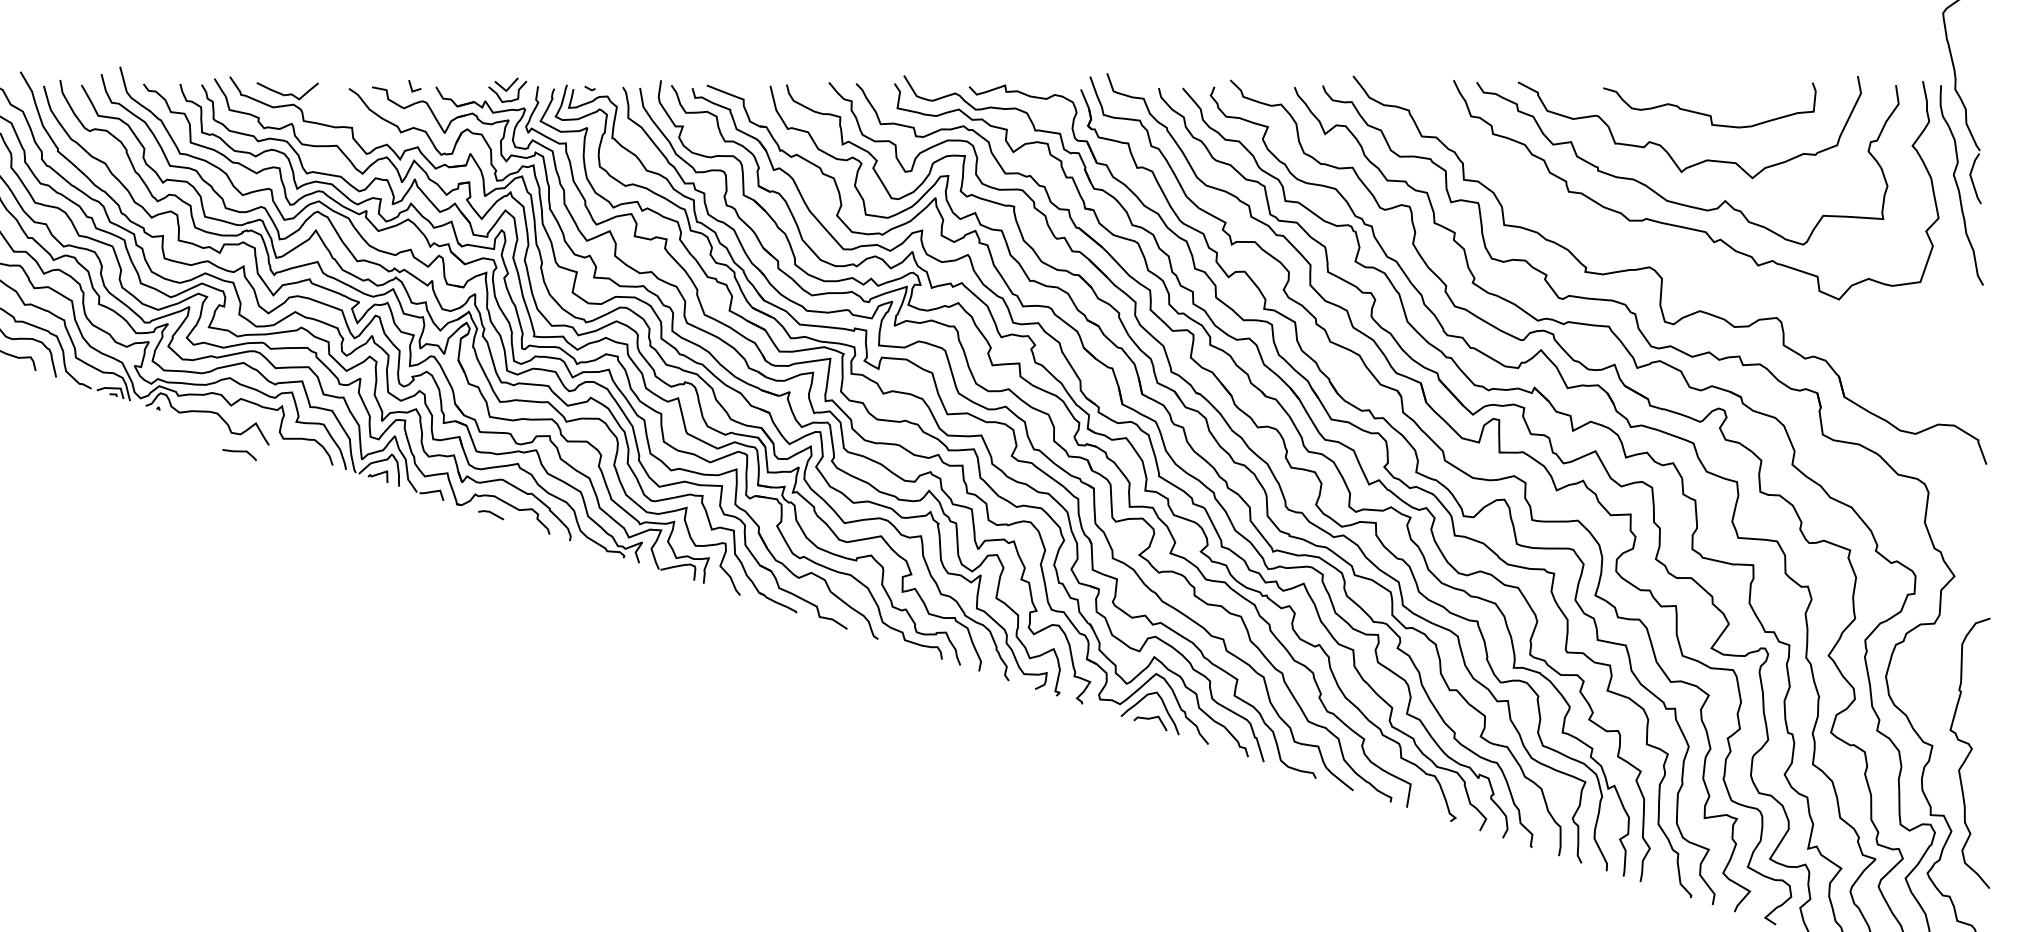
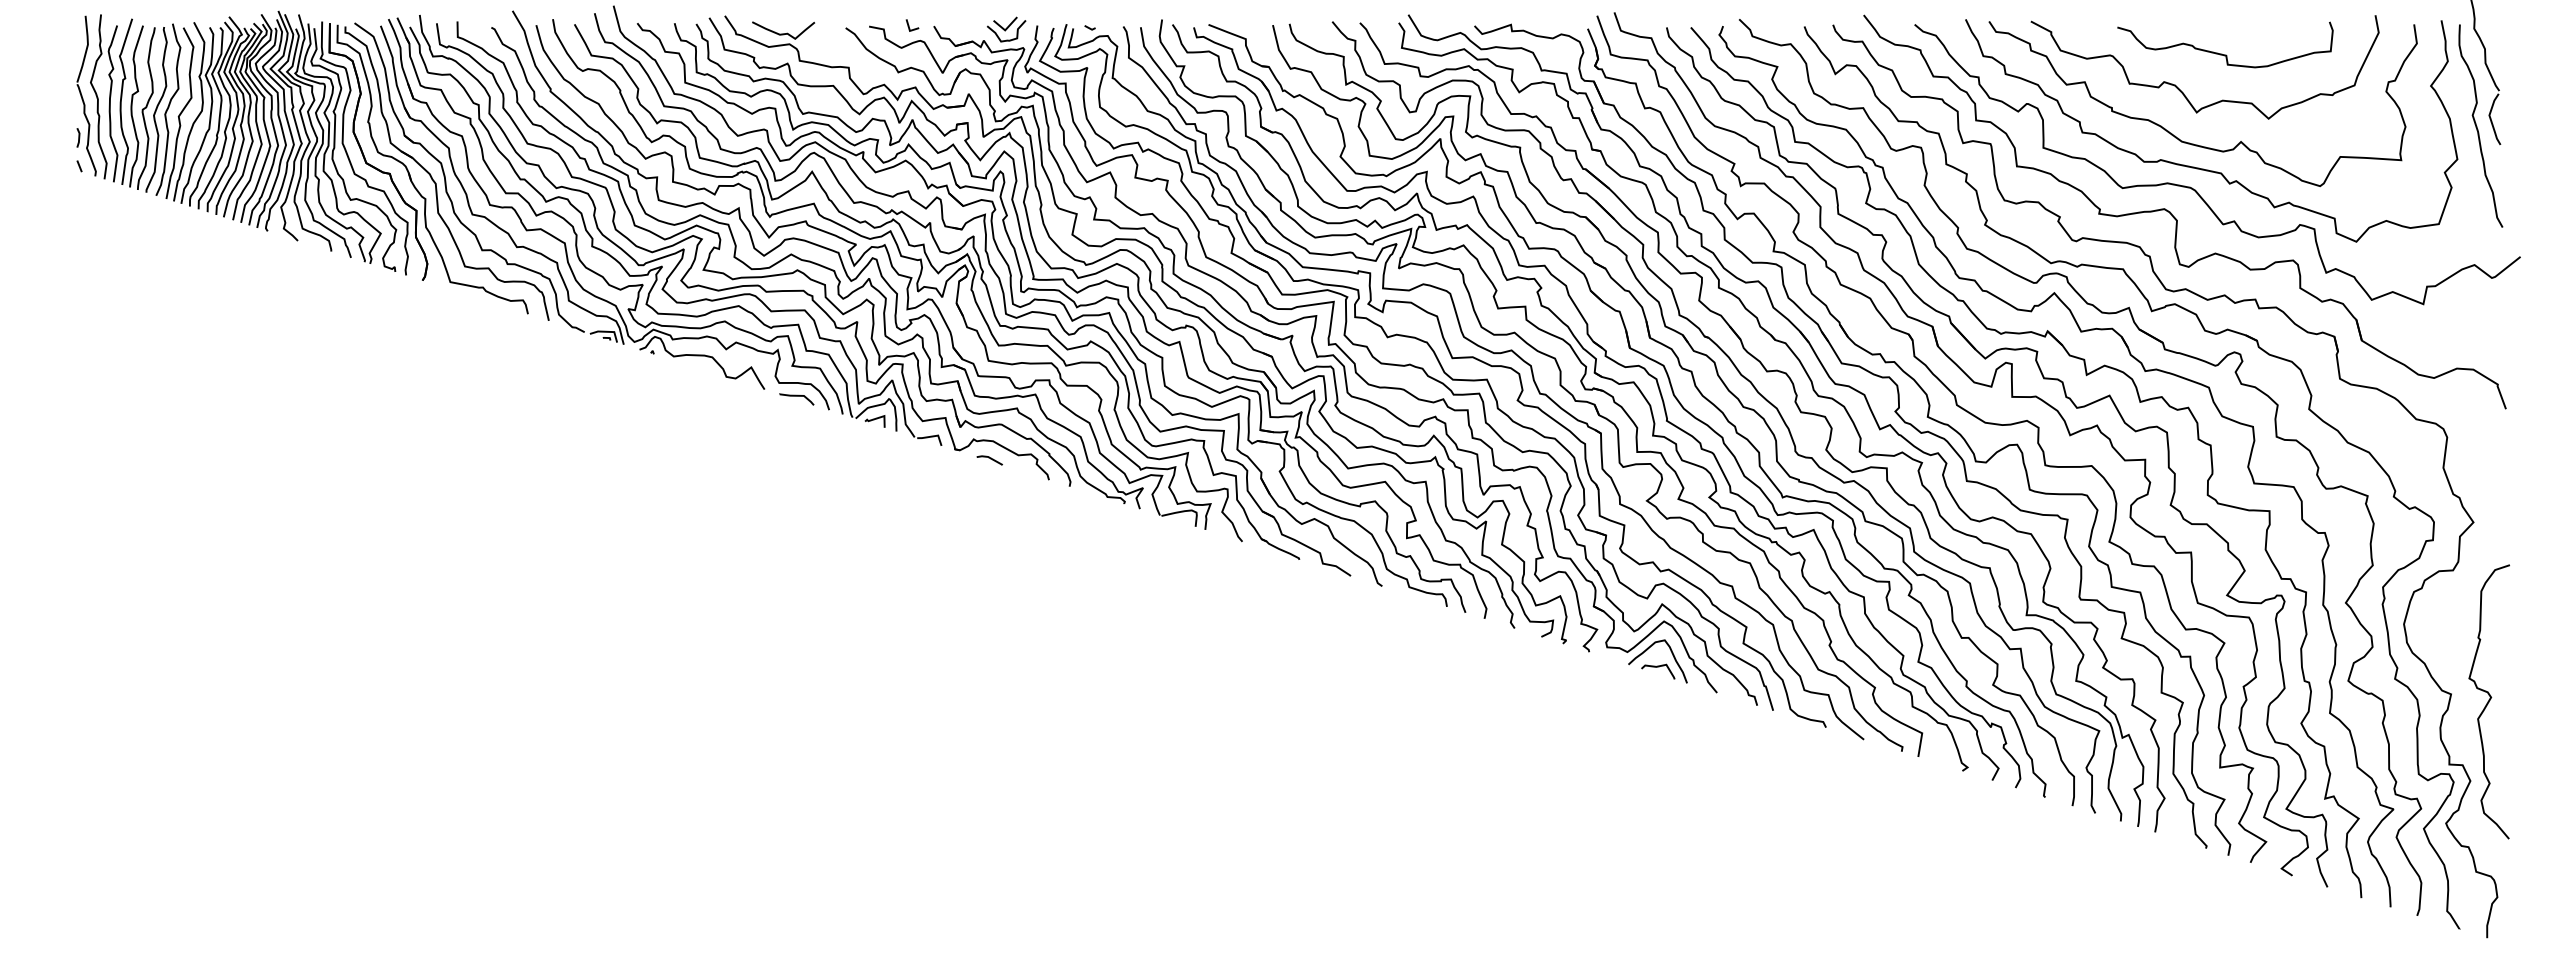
curve: (1680, 247) -> (2195, 189), added
curve: (239, 452) -> (796, 396), moved

